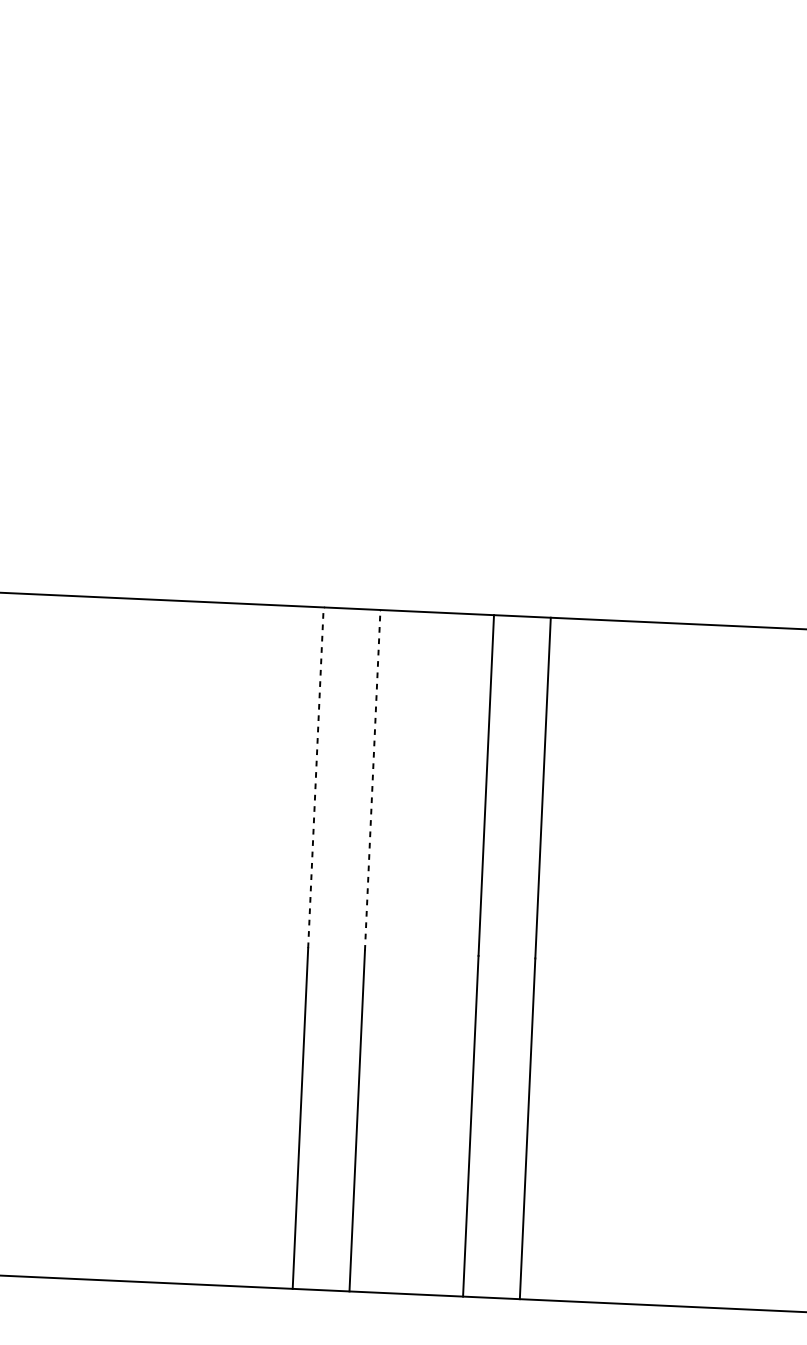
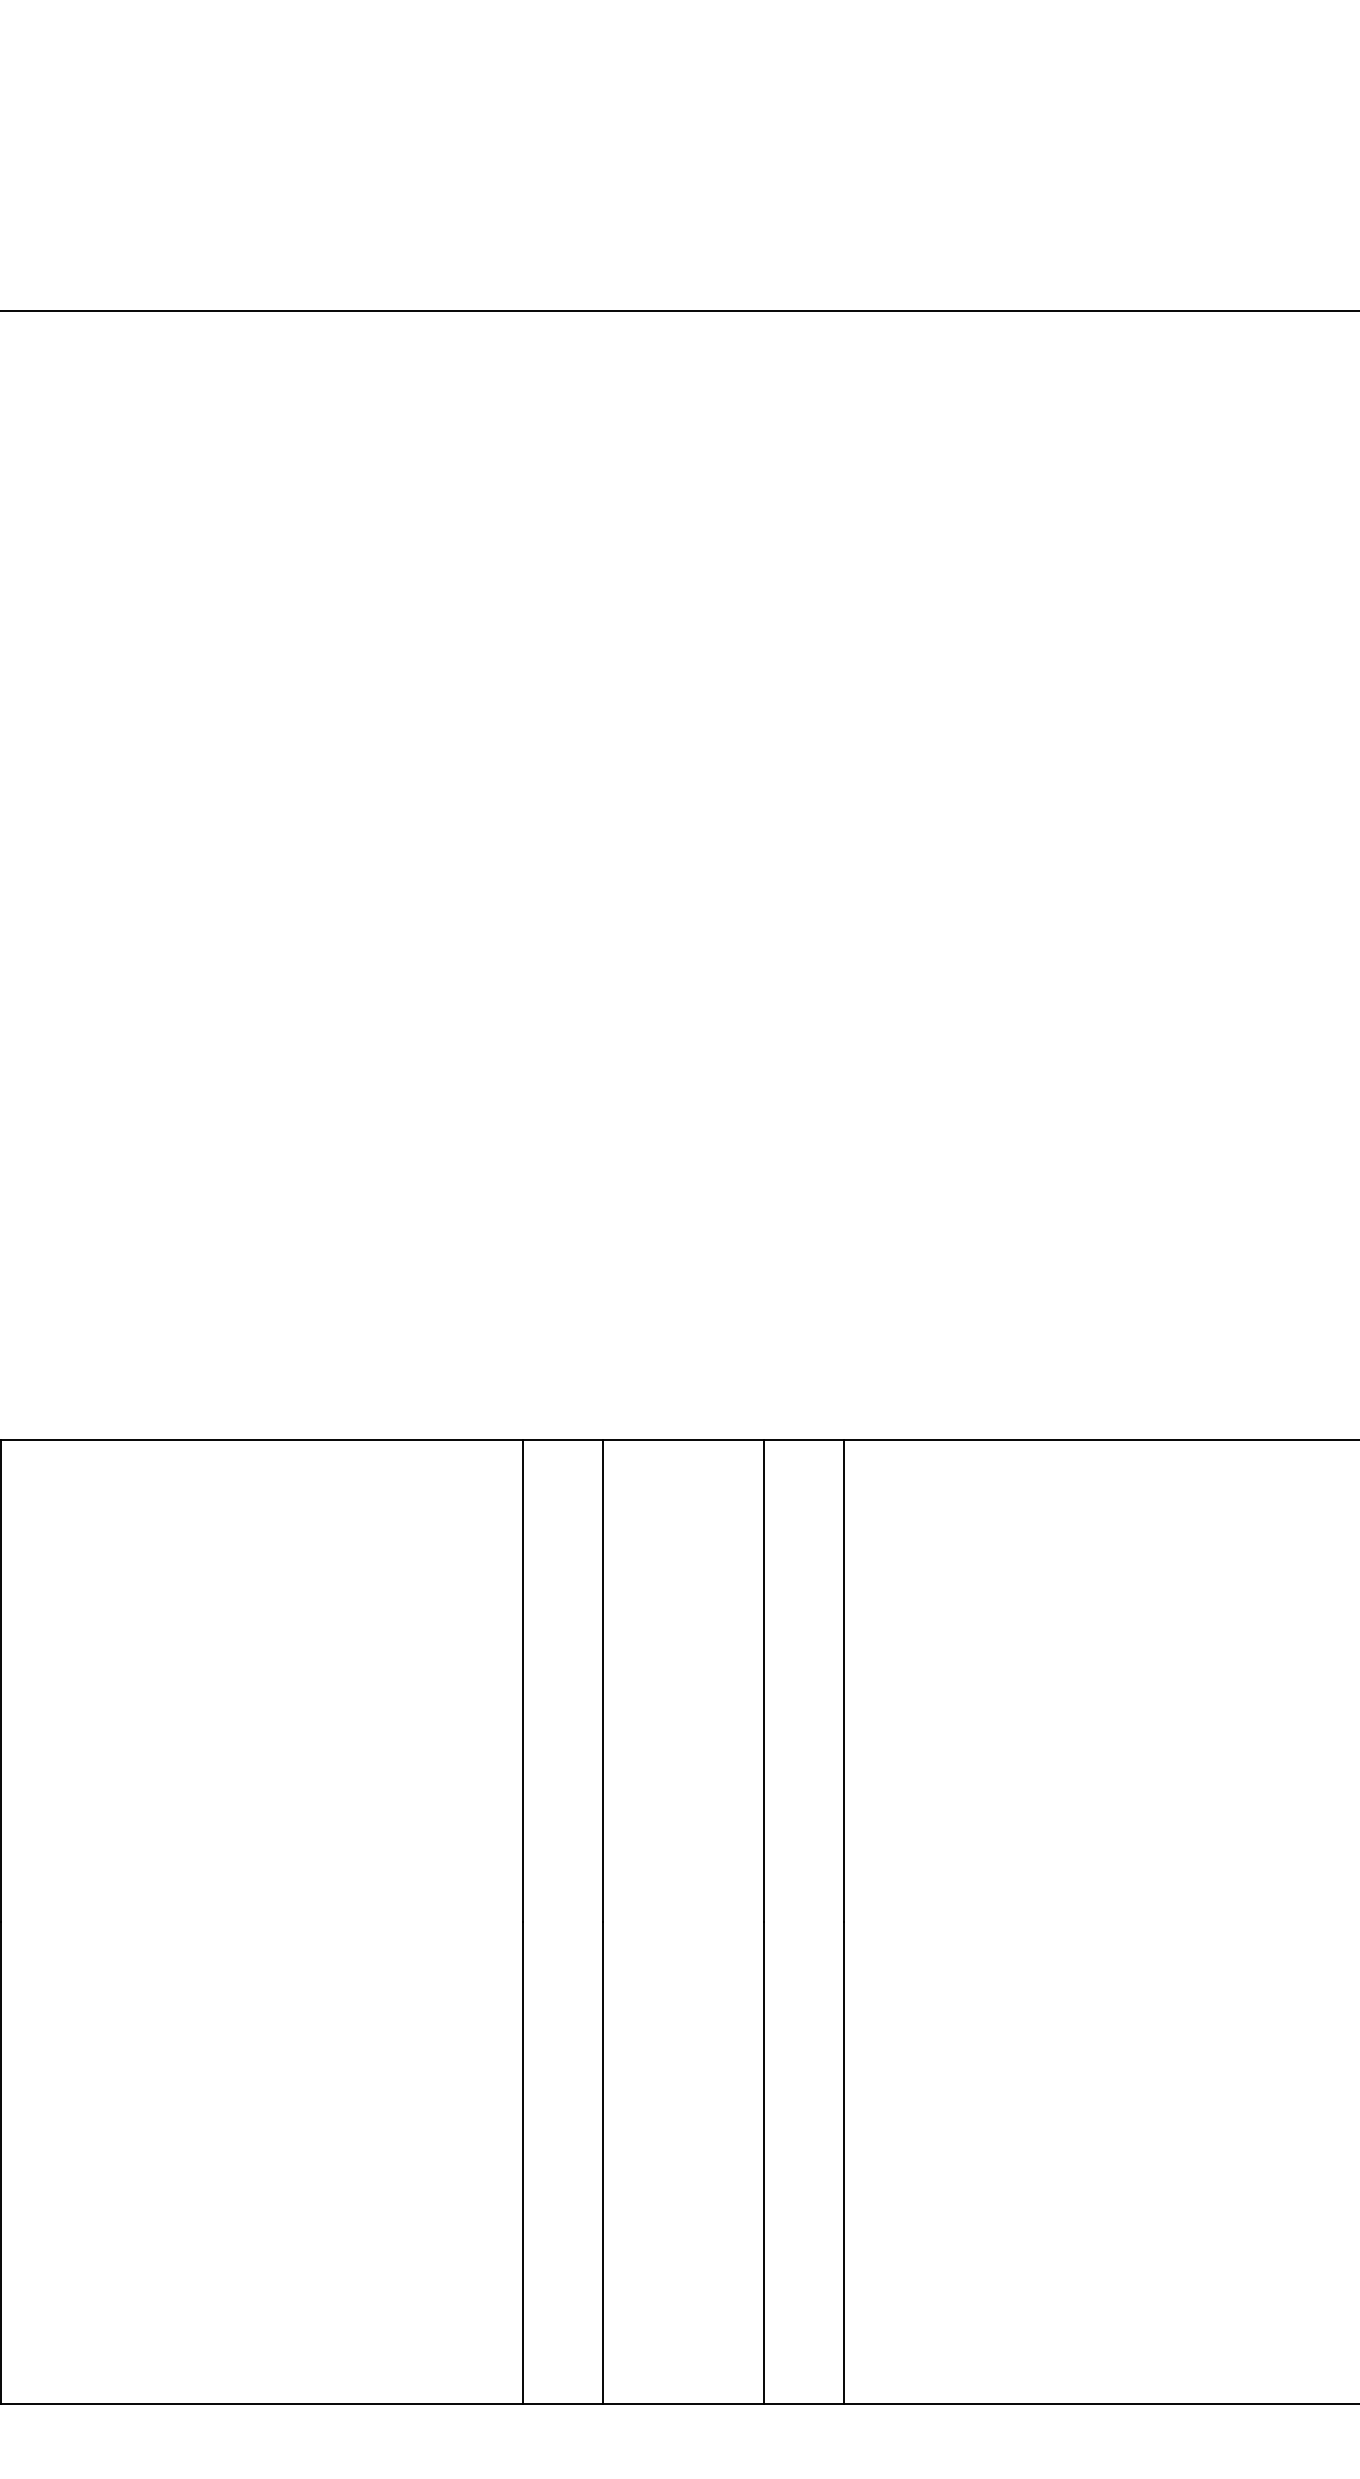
line: (315, 777) -> (522, 1680), dashed -> solid
line: (372, 780) -> (603, 1680), dashed -> solid

